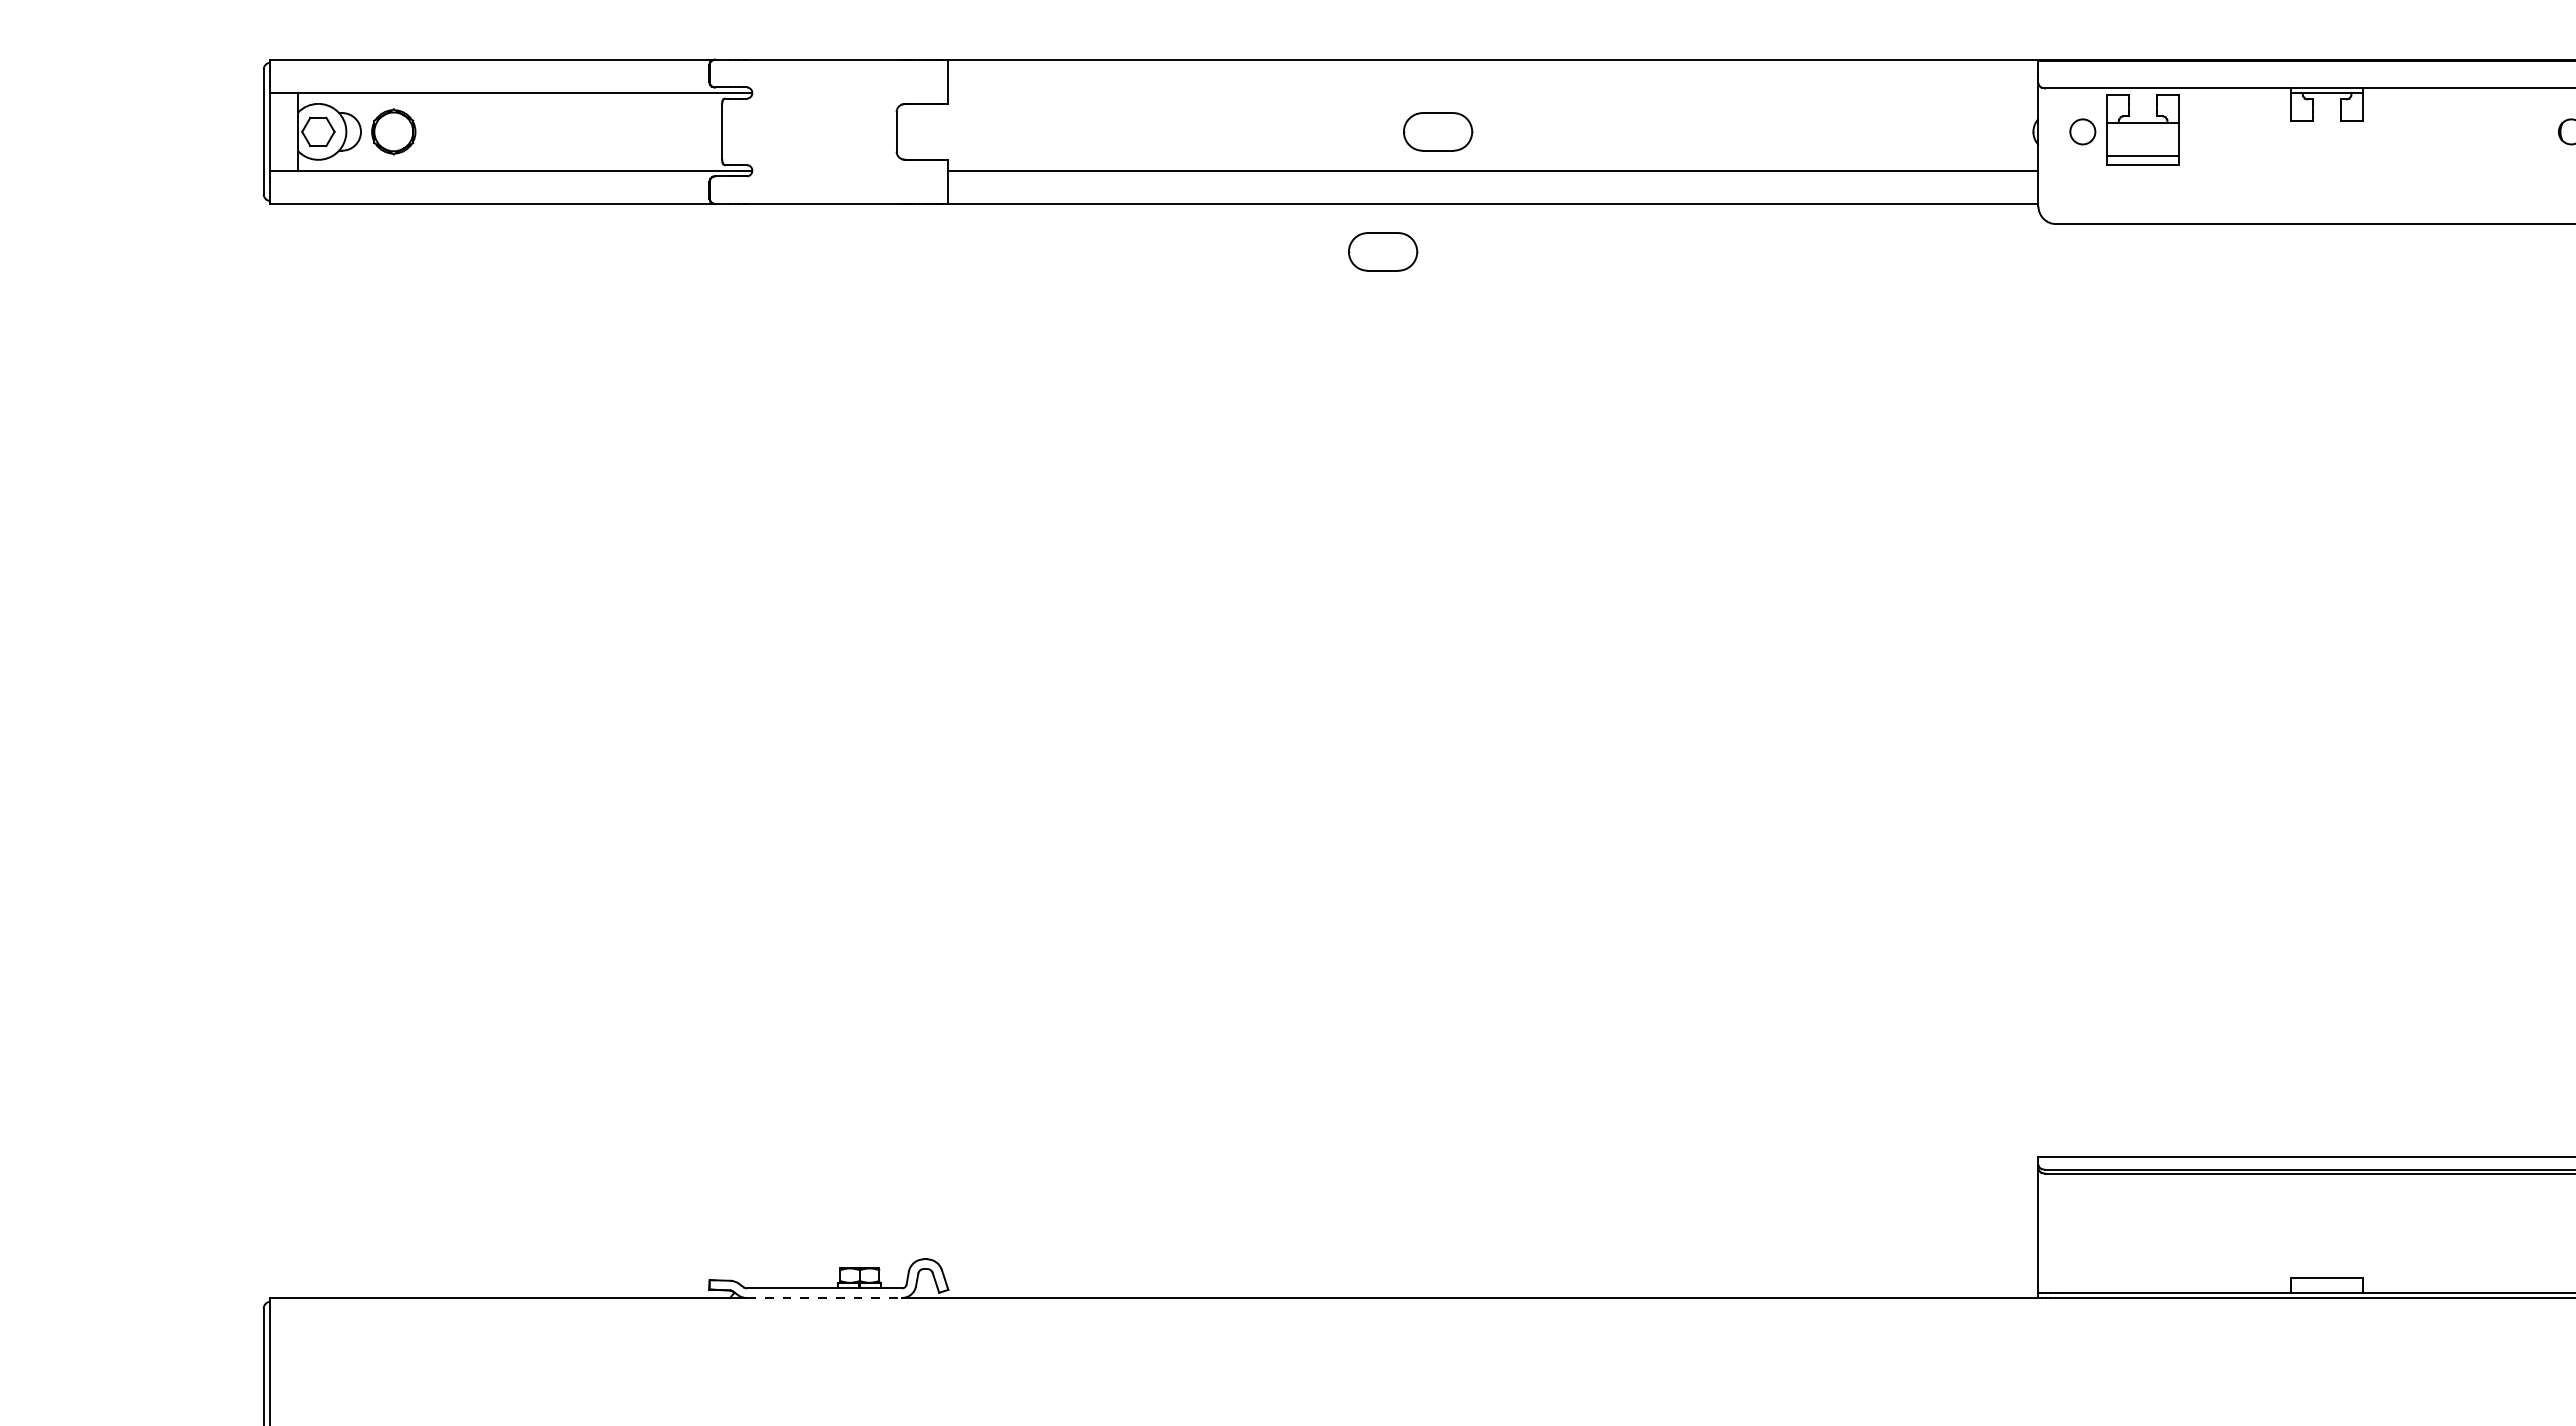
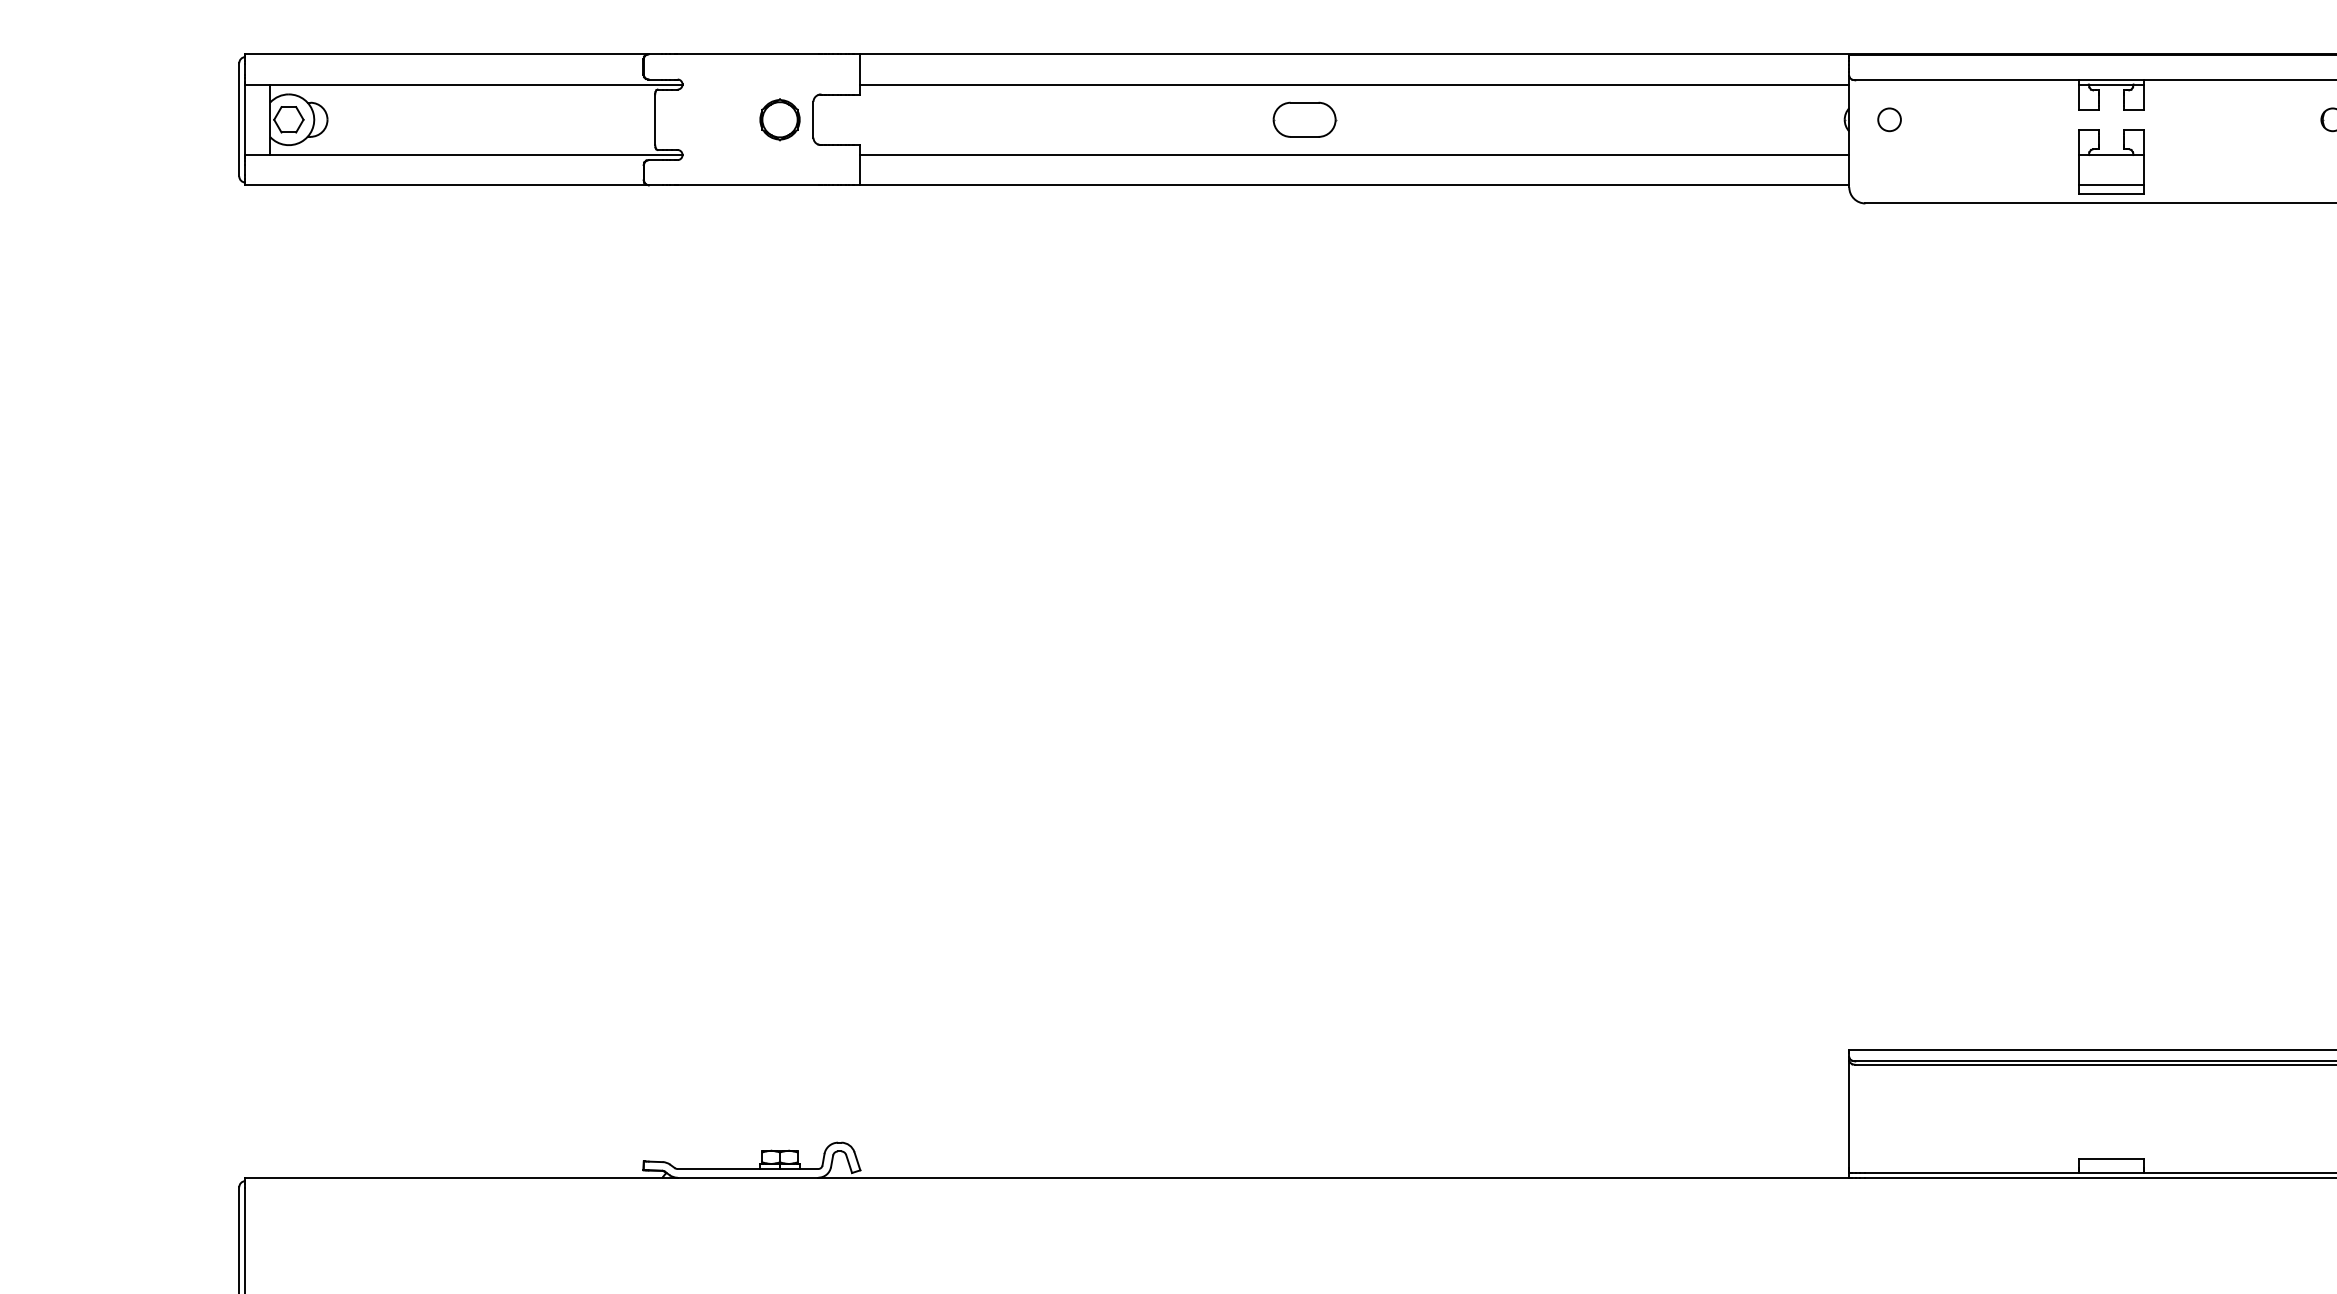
line: (1493, 93) -> (1354, 84), added
part: (2142, 129) -> (2110, 161), moved
part: (393, 131) -> (779, 119), moved
part: (1383, 251) -> (1255, 228), removed
line: (824, 1297) -> (748, 1177), dashed -> solid

